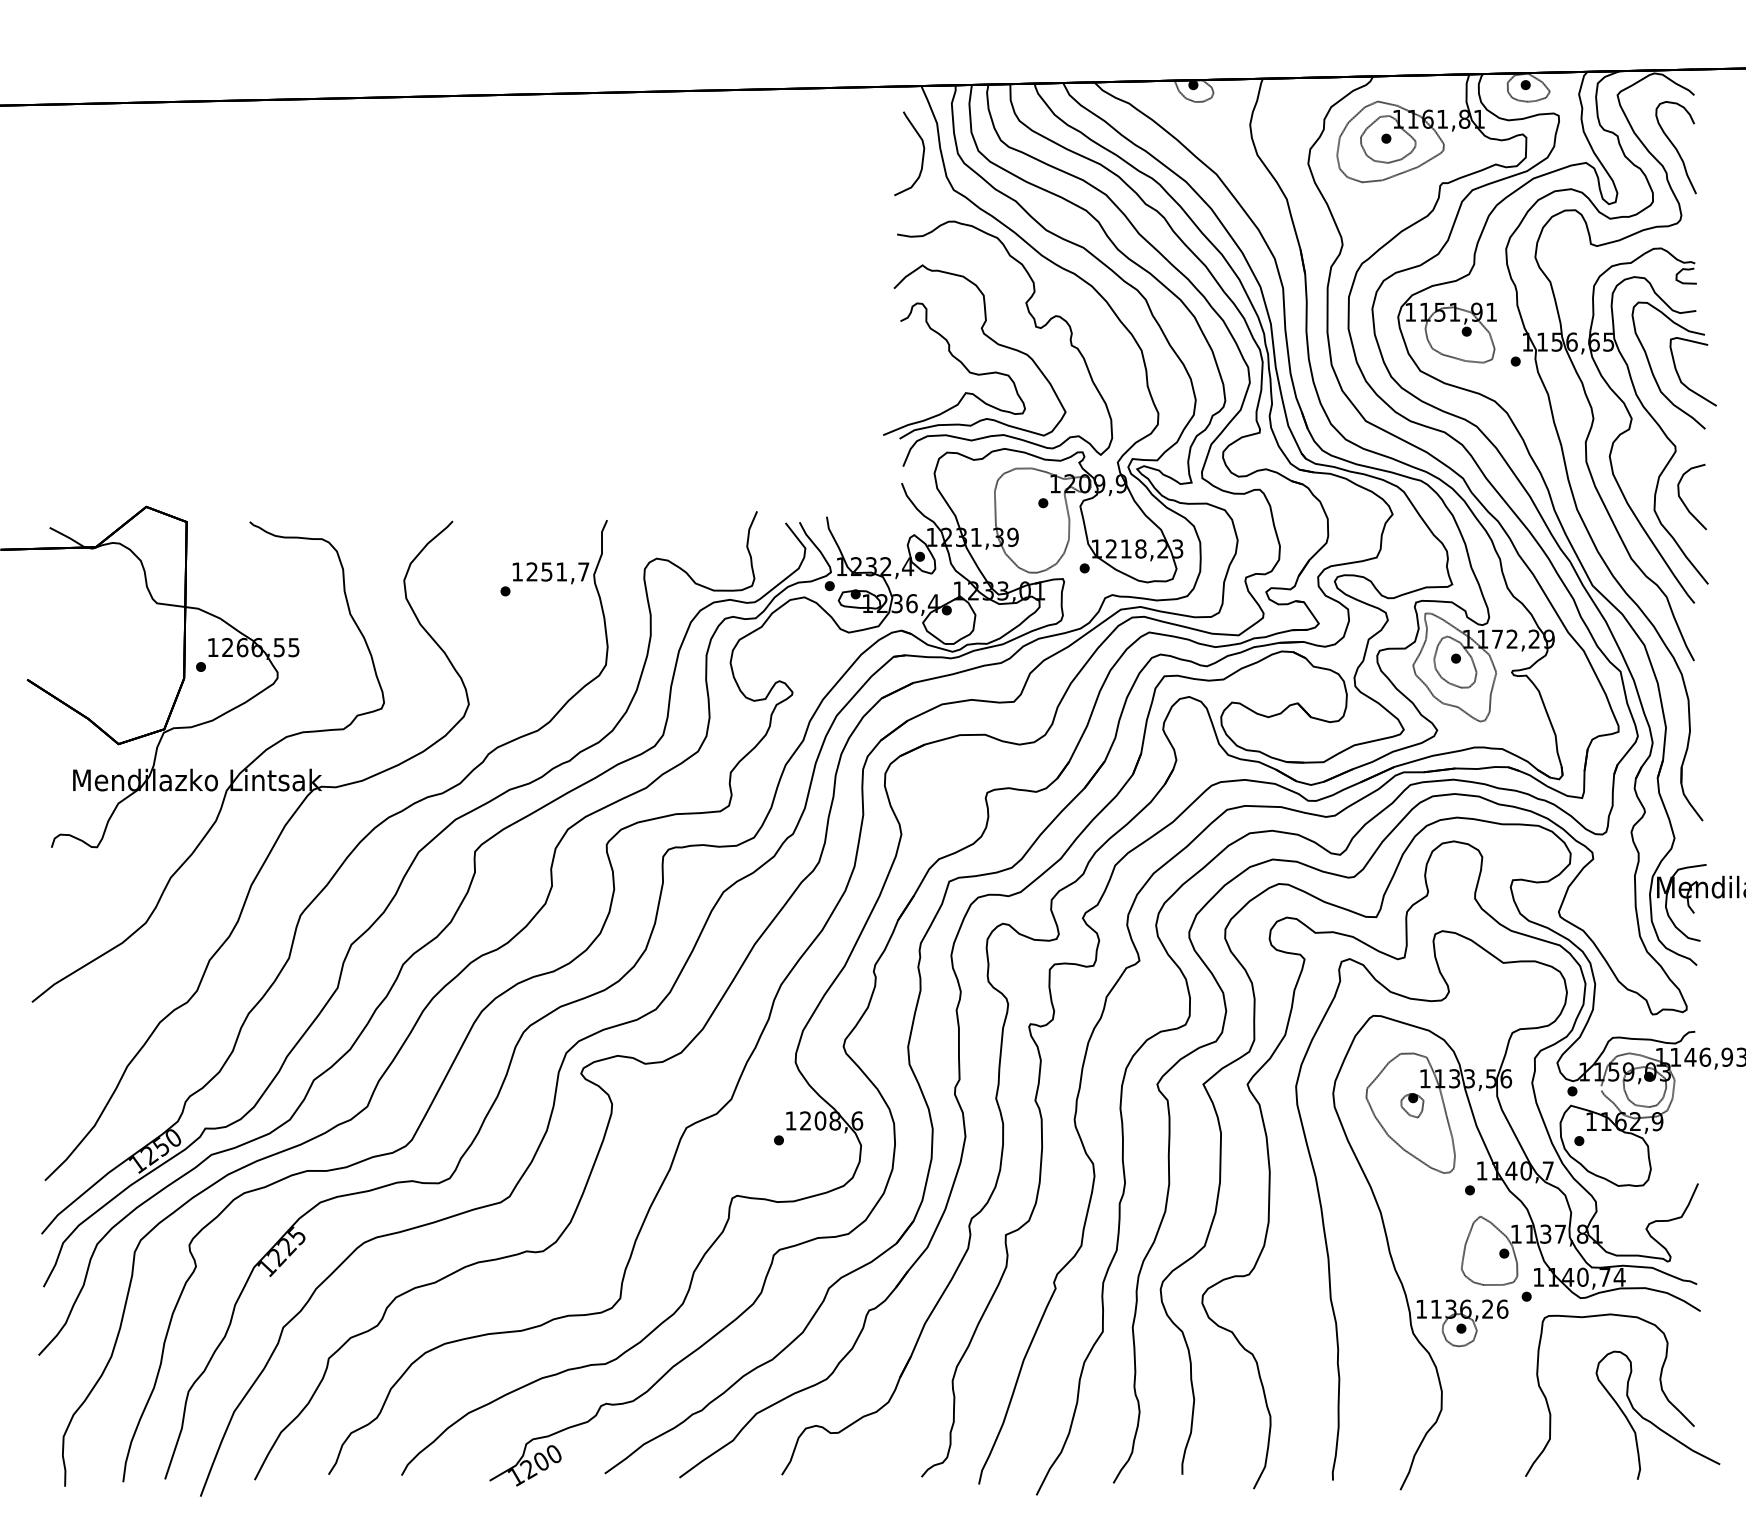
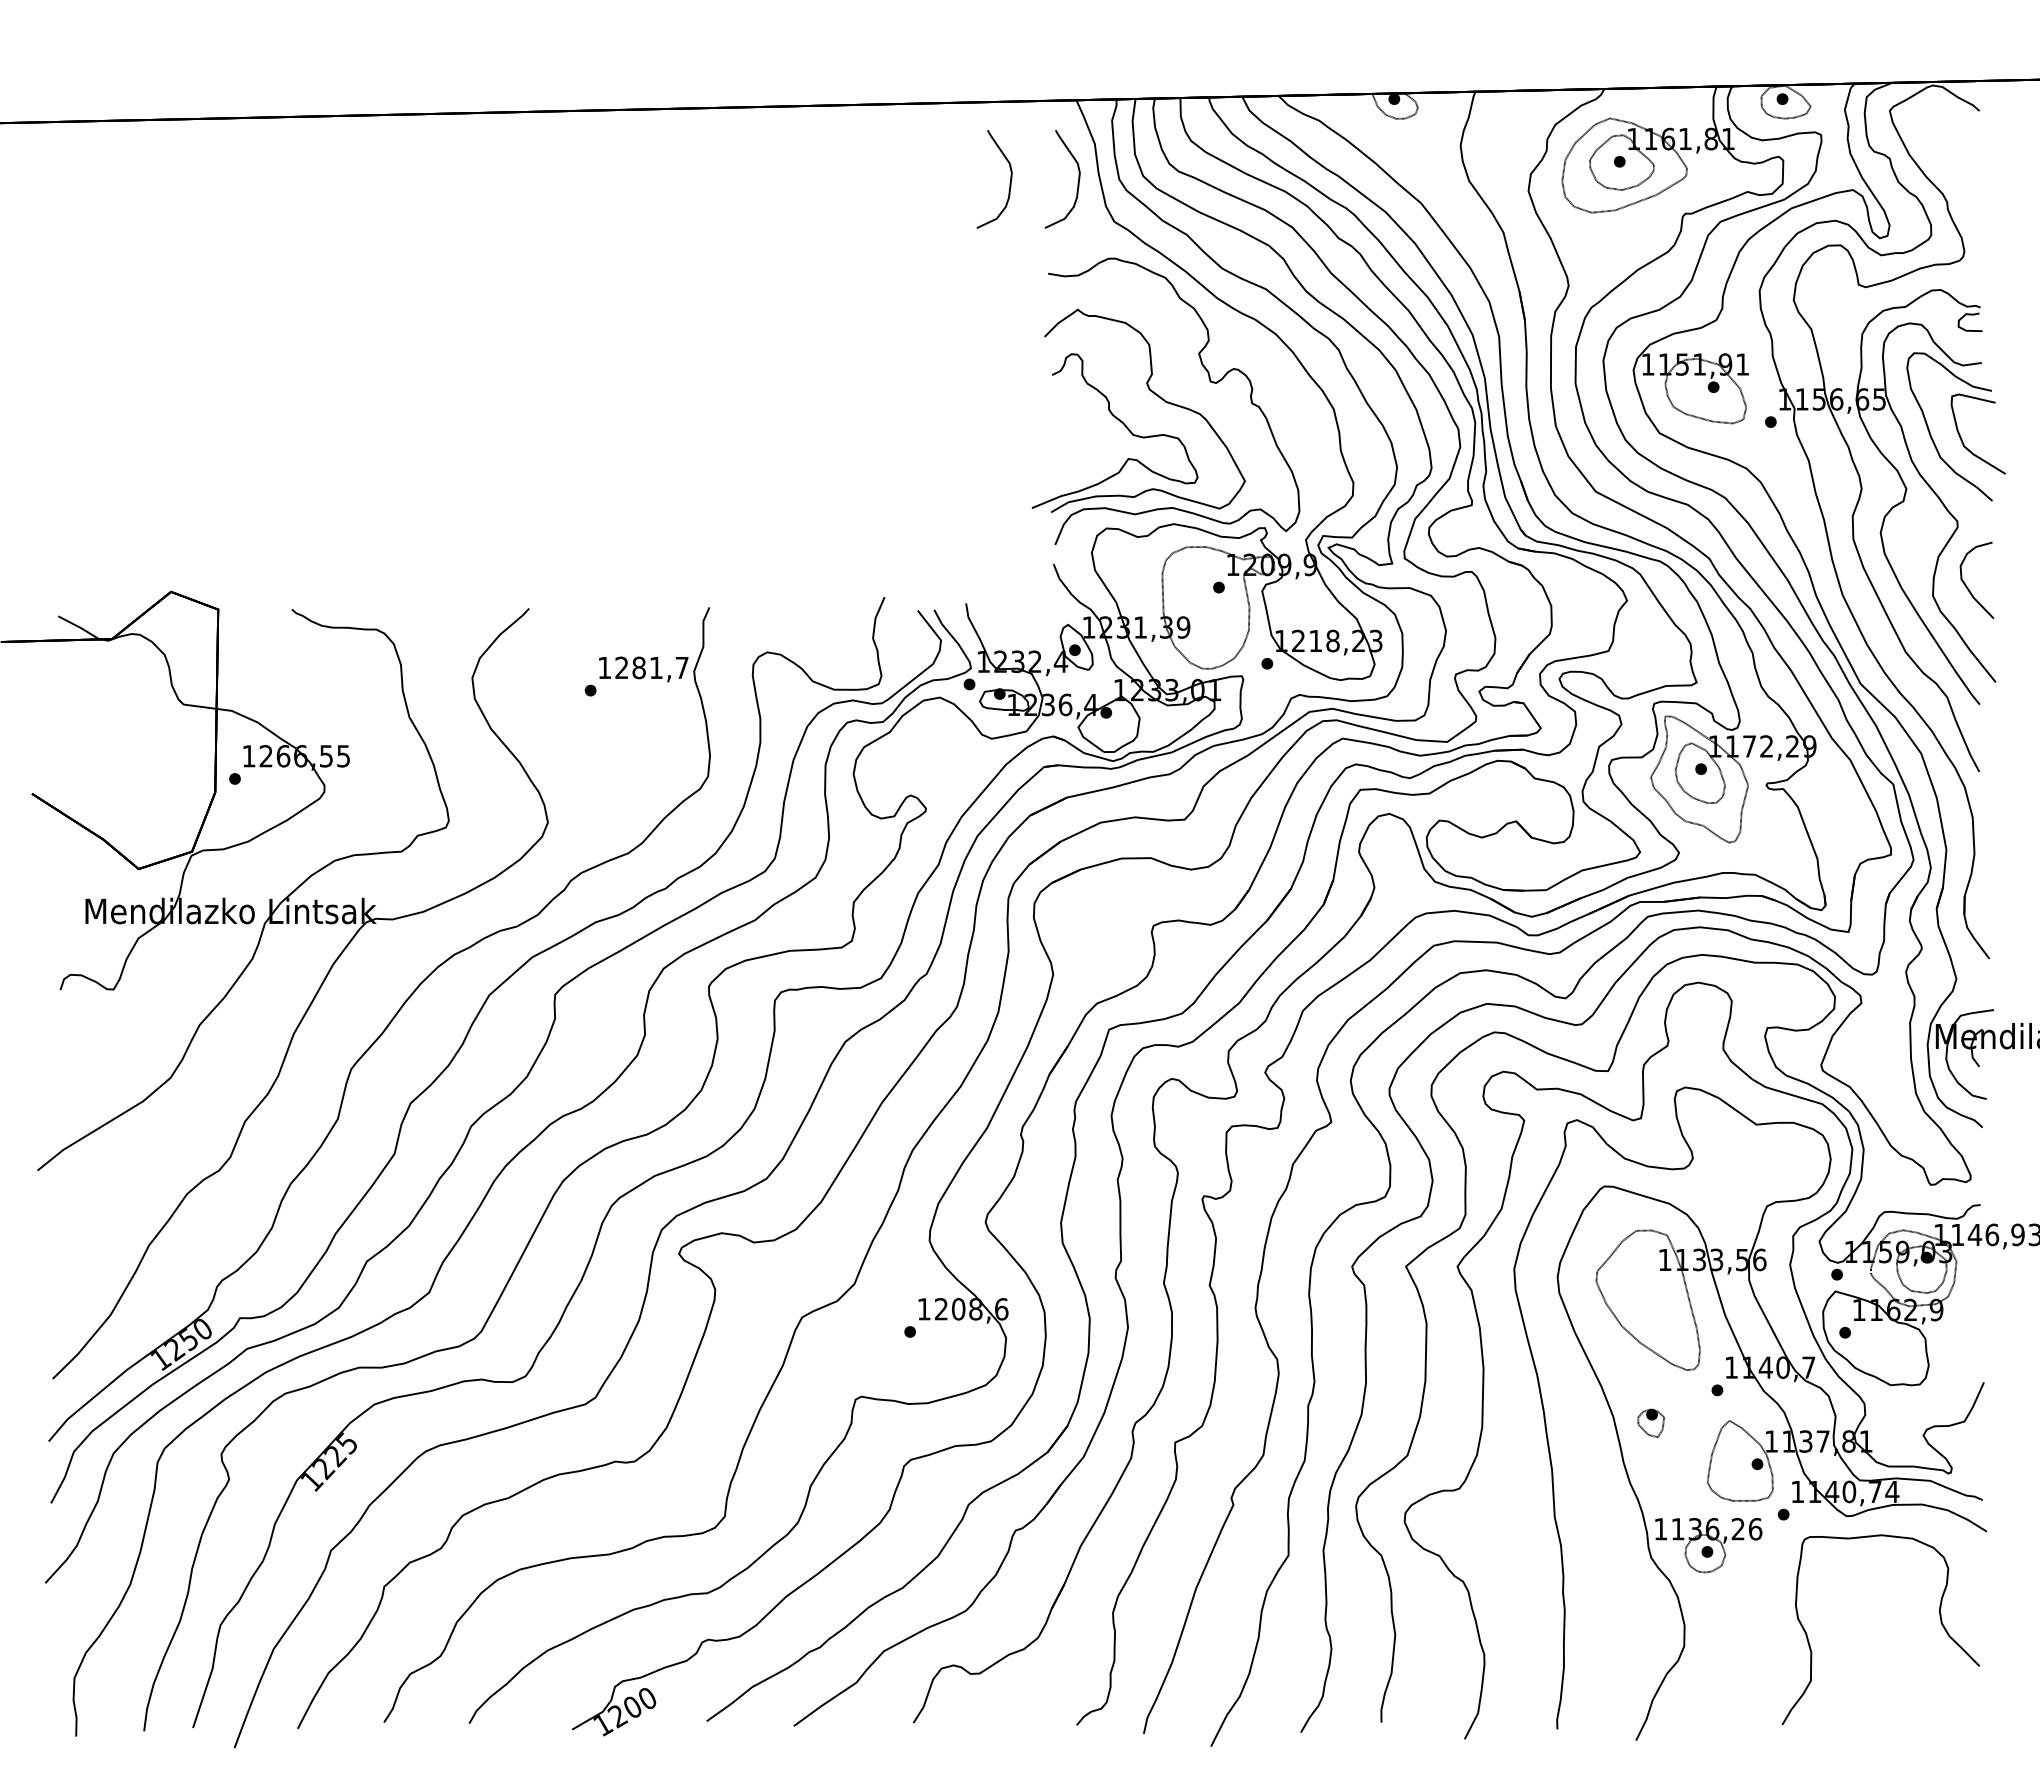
curve: (1675, 147) -> (1957, 171), removed
curve: (864, 156) -> (1009, 182), added
text: (546, 571) -> (638, 667), 1251,7 -> 1281,7
part: (1411, 1104) -> (1650, 1422), moved
part: (1651, 1421) -> (1929, 1660), removed

